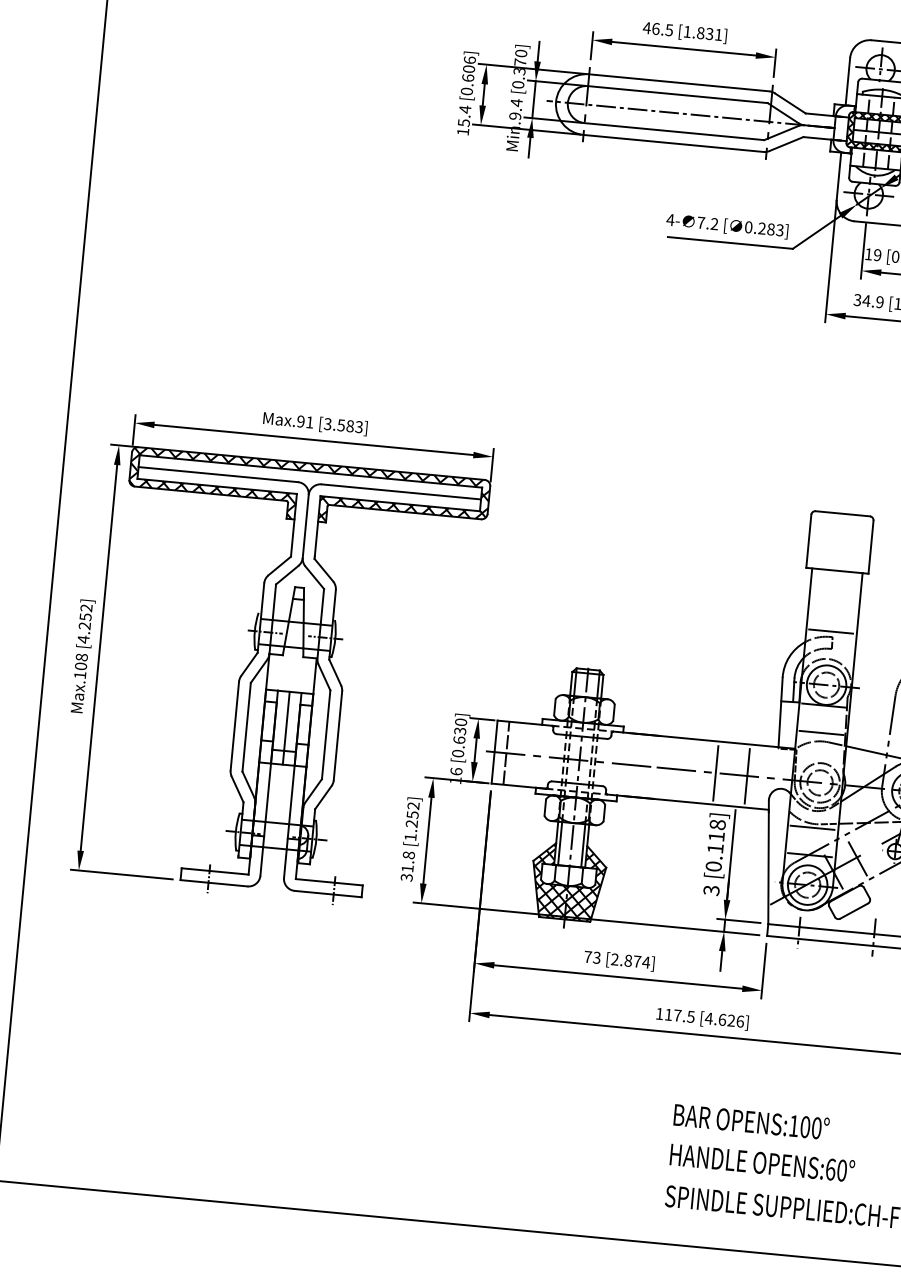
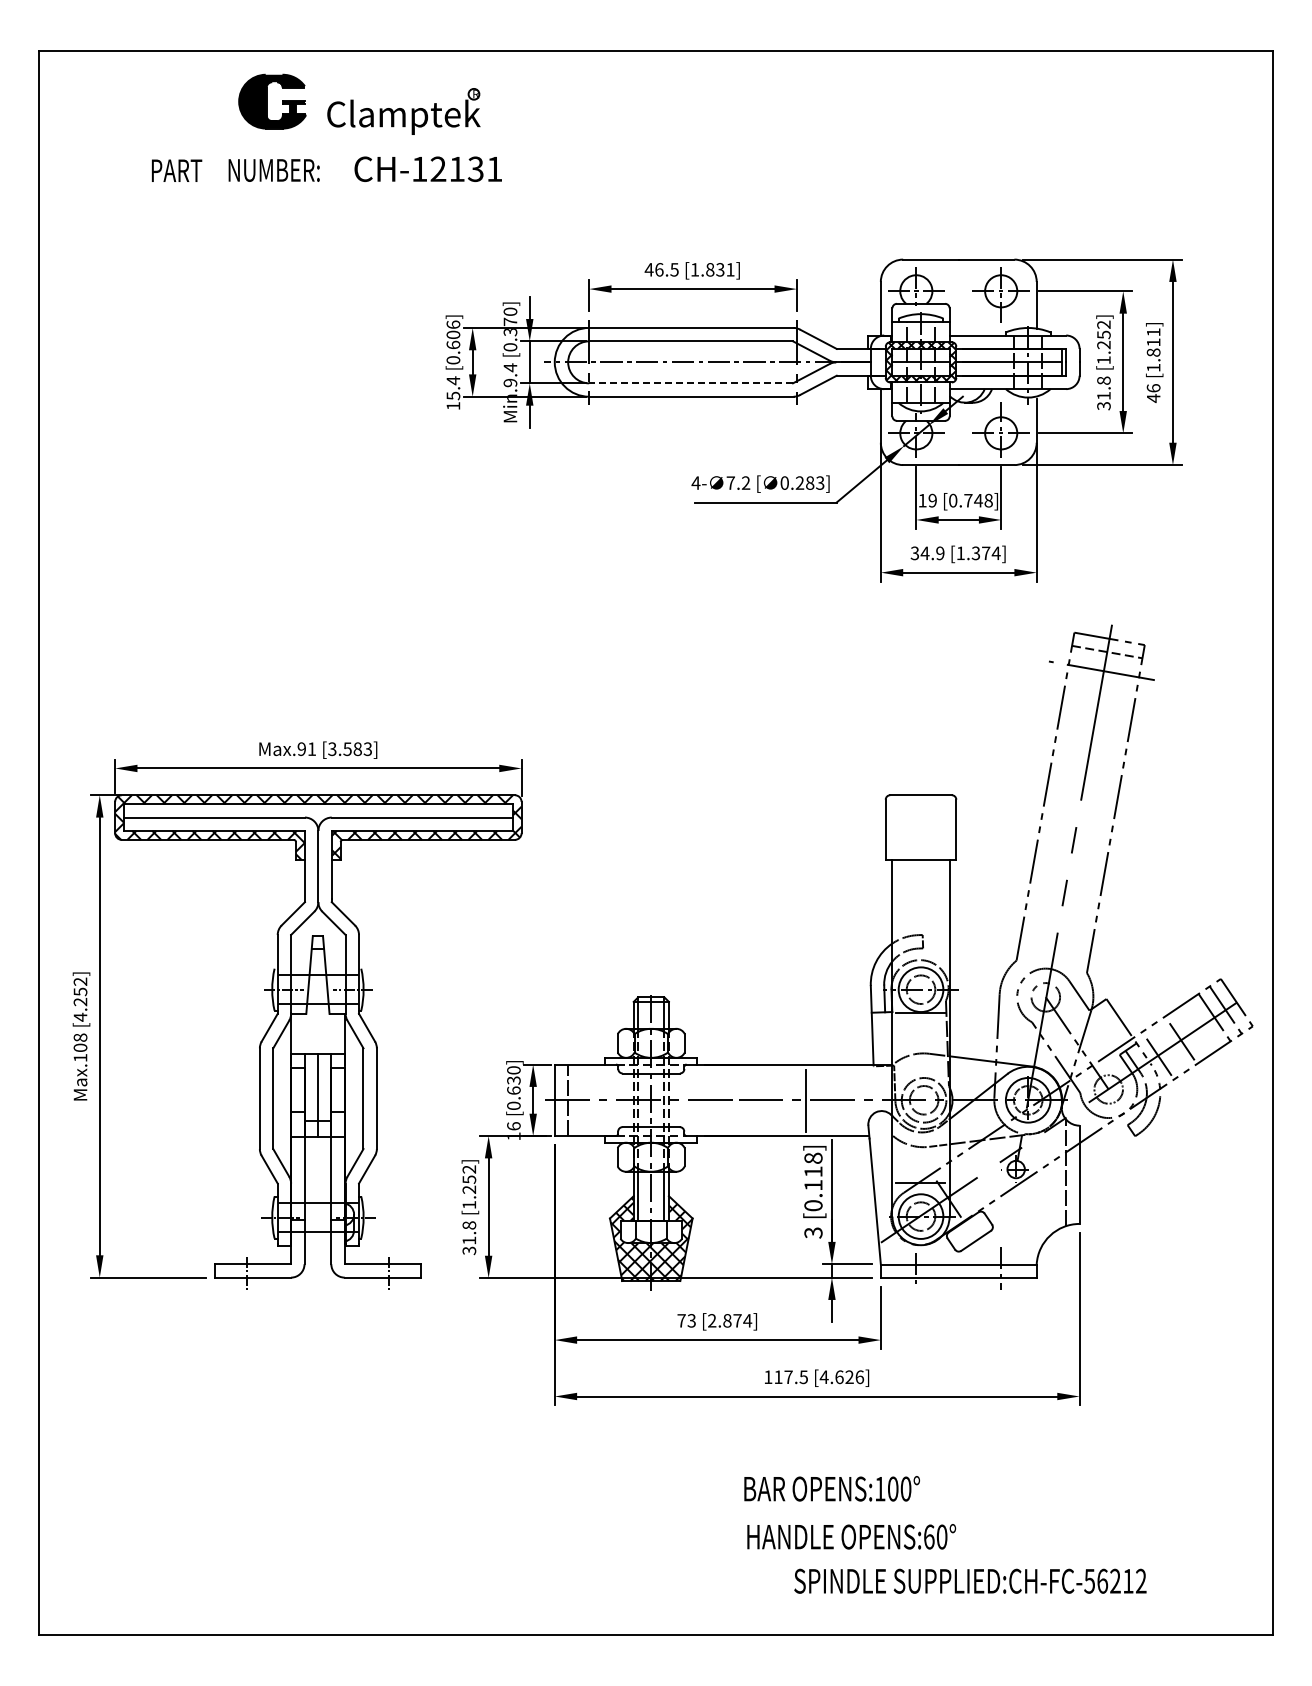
line: (674, 131) -> (691, 383), solid -> dashed
line: (831, 631) -> (920, 928), removed
line: (821, 733) -> (920, 1044), removed
line: (747, 776) -> (841, 1100), removed
line: (812, 827) -> (920, 1151), removed
line: (857, 856) -> (973, 1179), removed
text: (751, 1121) -> (831, 1488), moved
text: (762, 1162) -> (851, 1536), moved

